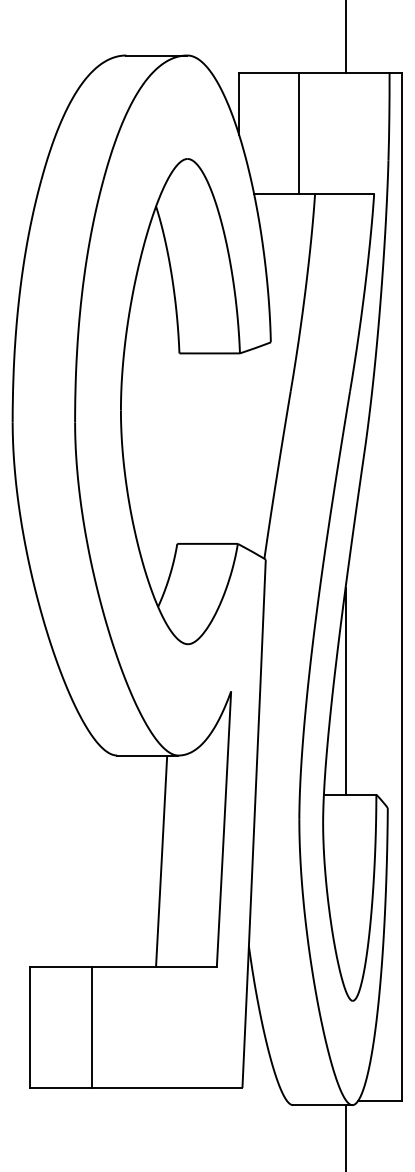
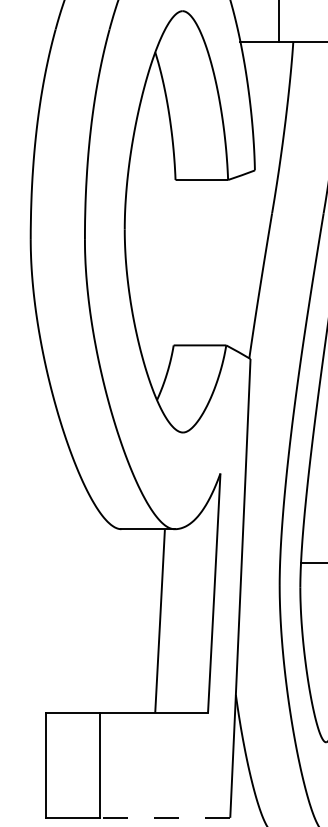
line: (345, 691) -> (319, 473), removed
line: (166, 1087) -> (164, 817), solid -> dashed

